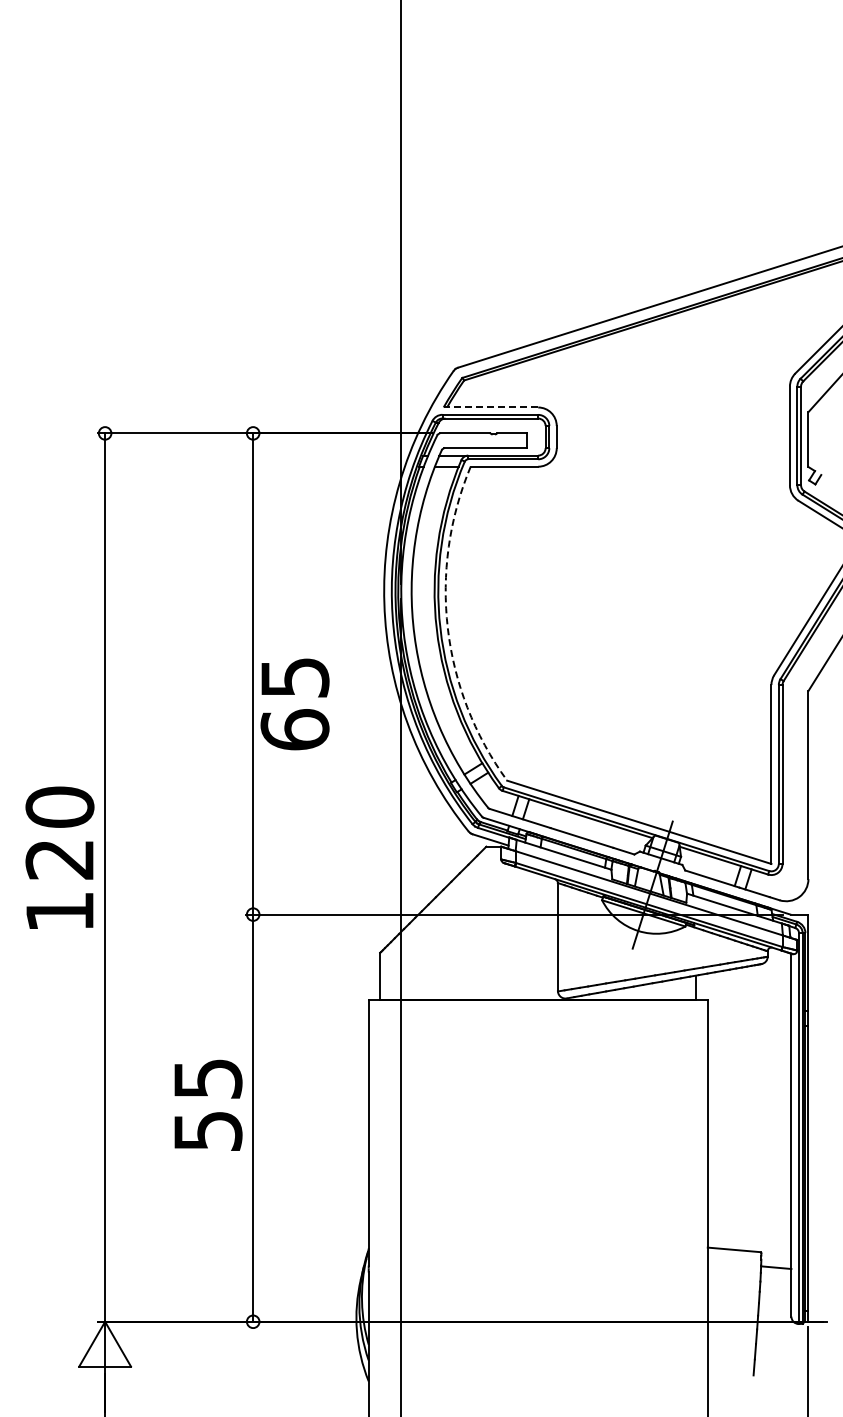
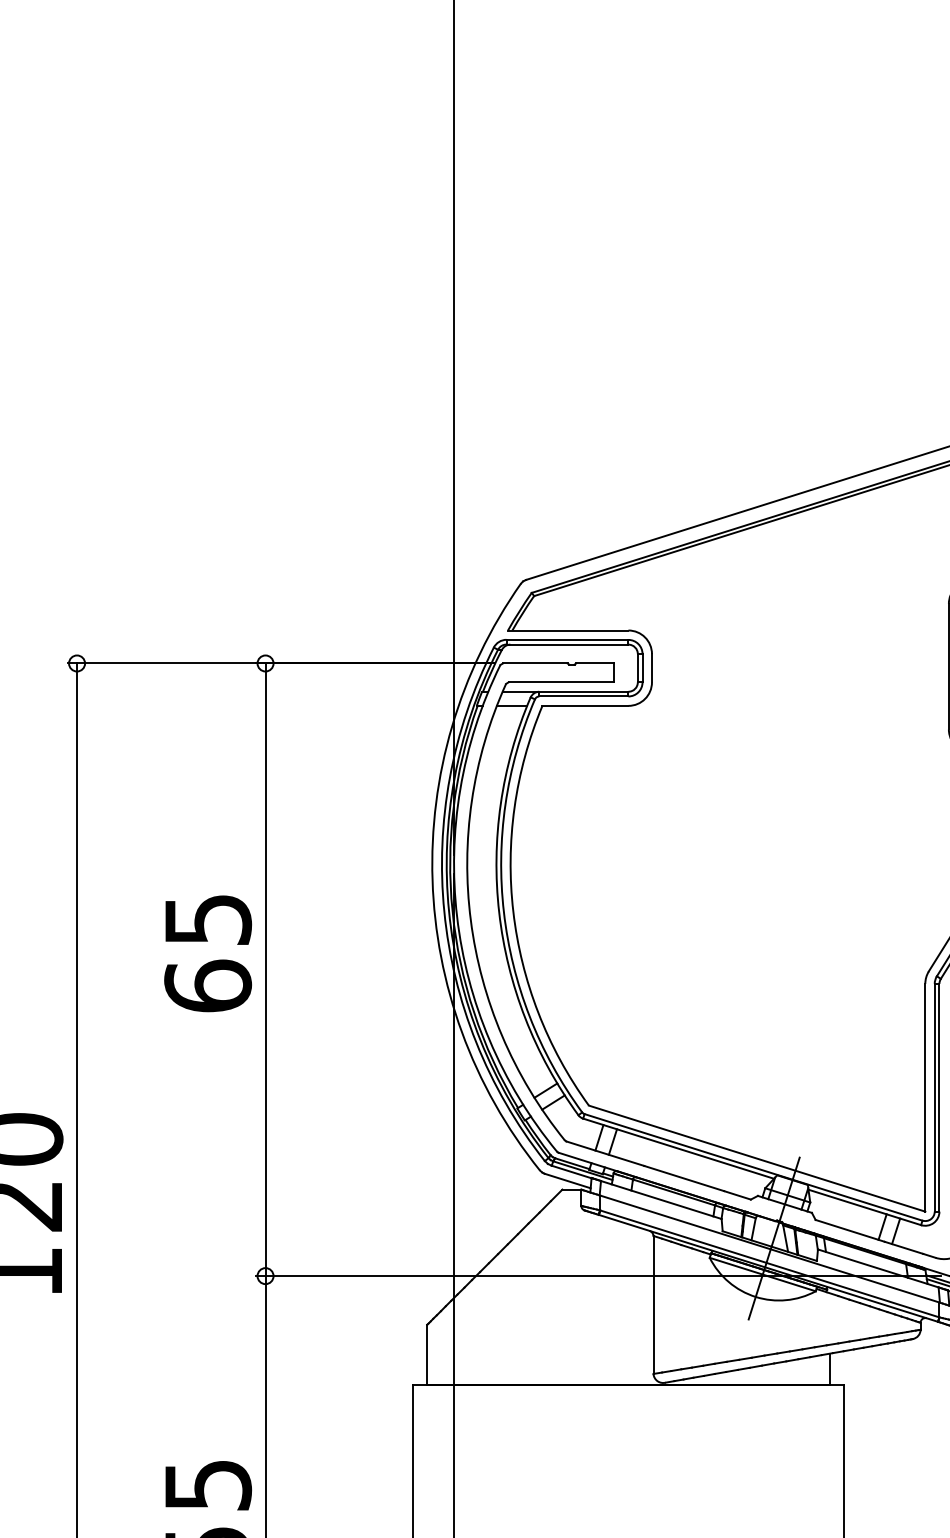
line: (490, 407) -> (567, 630), dashed -> solid
arc: (447, 628) -> (512, 911), dashed -> solid
text: (294, 704) -> (207, 953), moved

